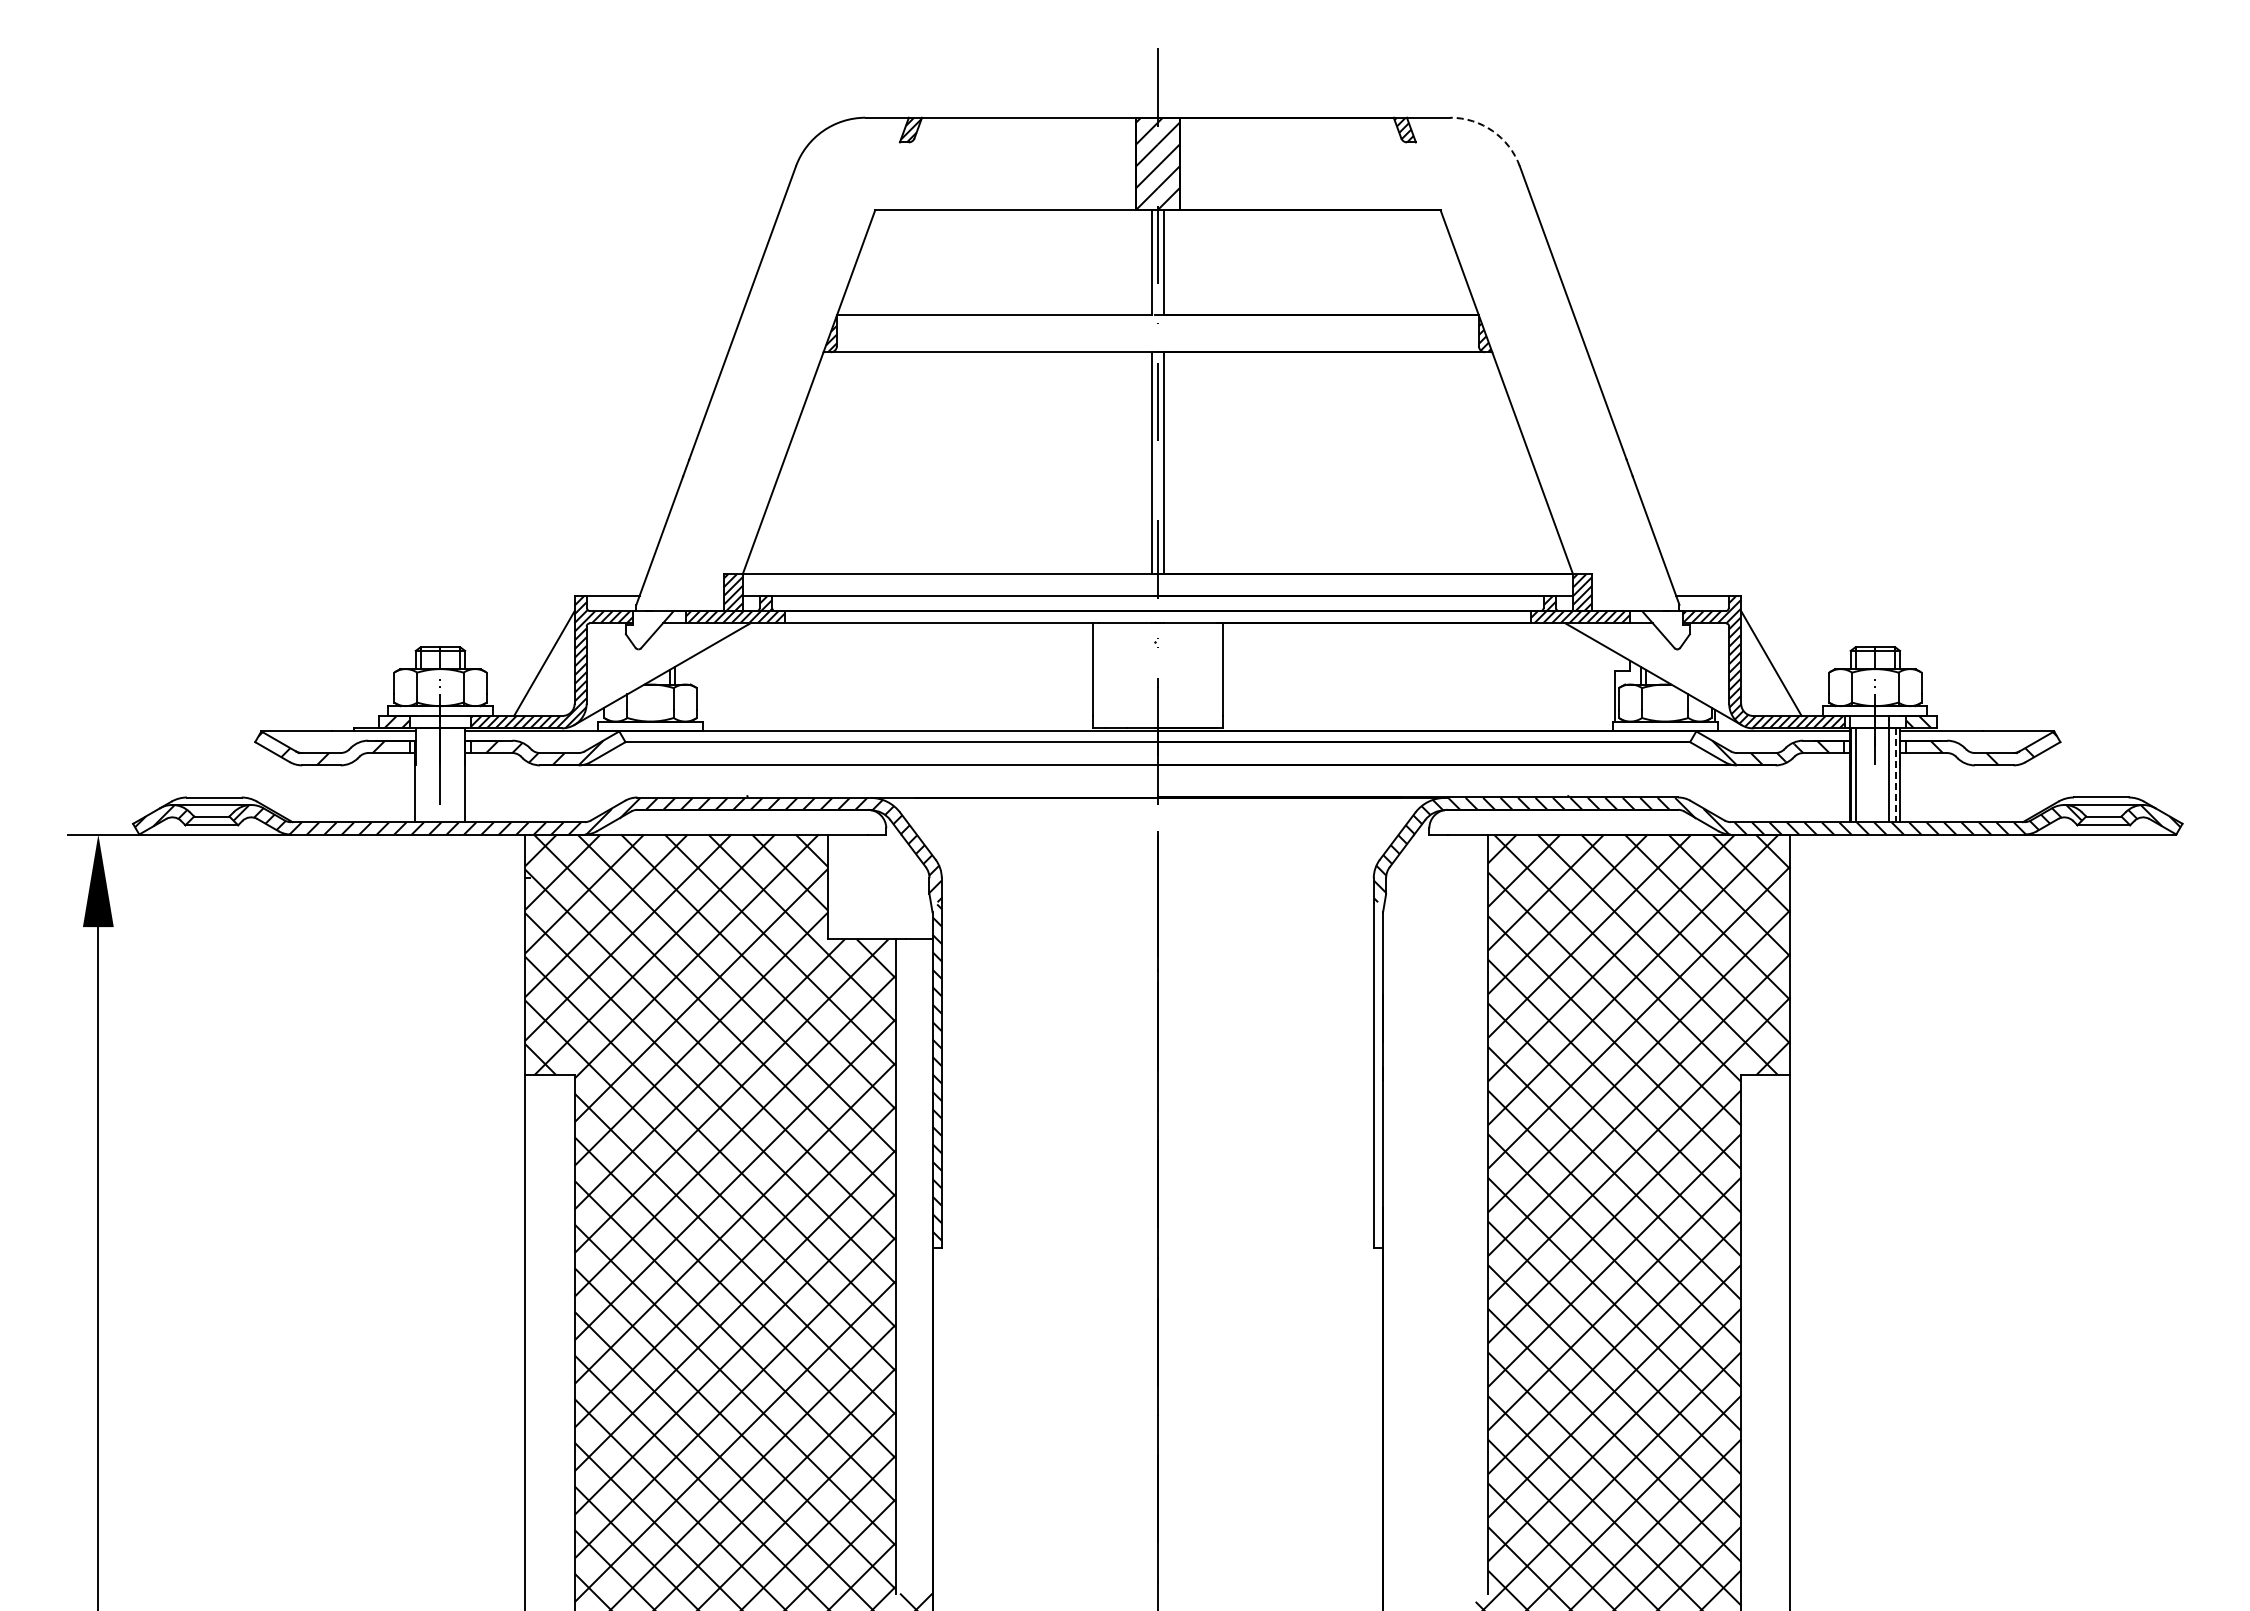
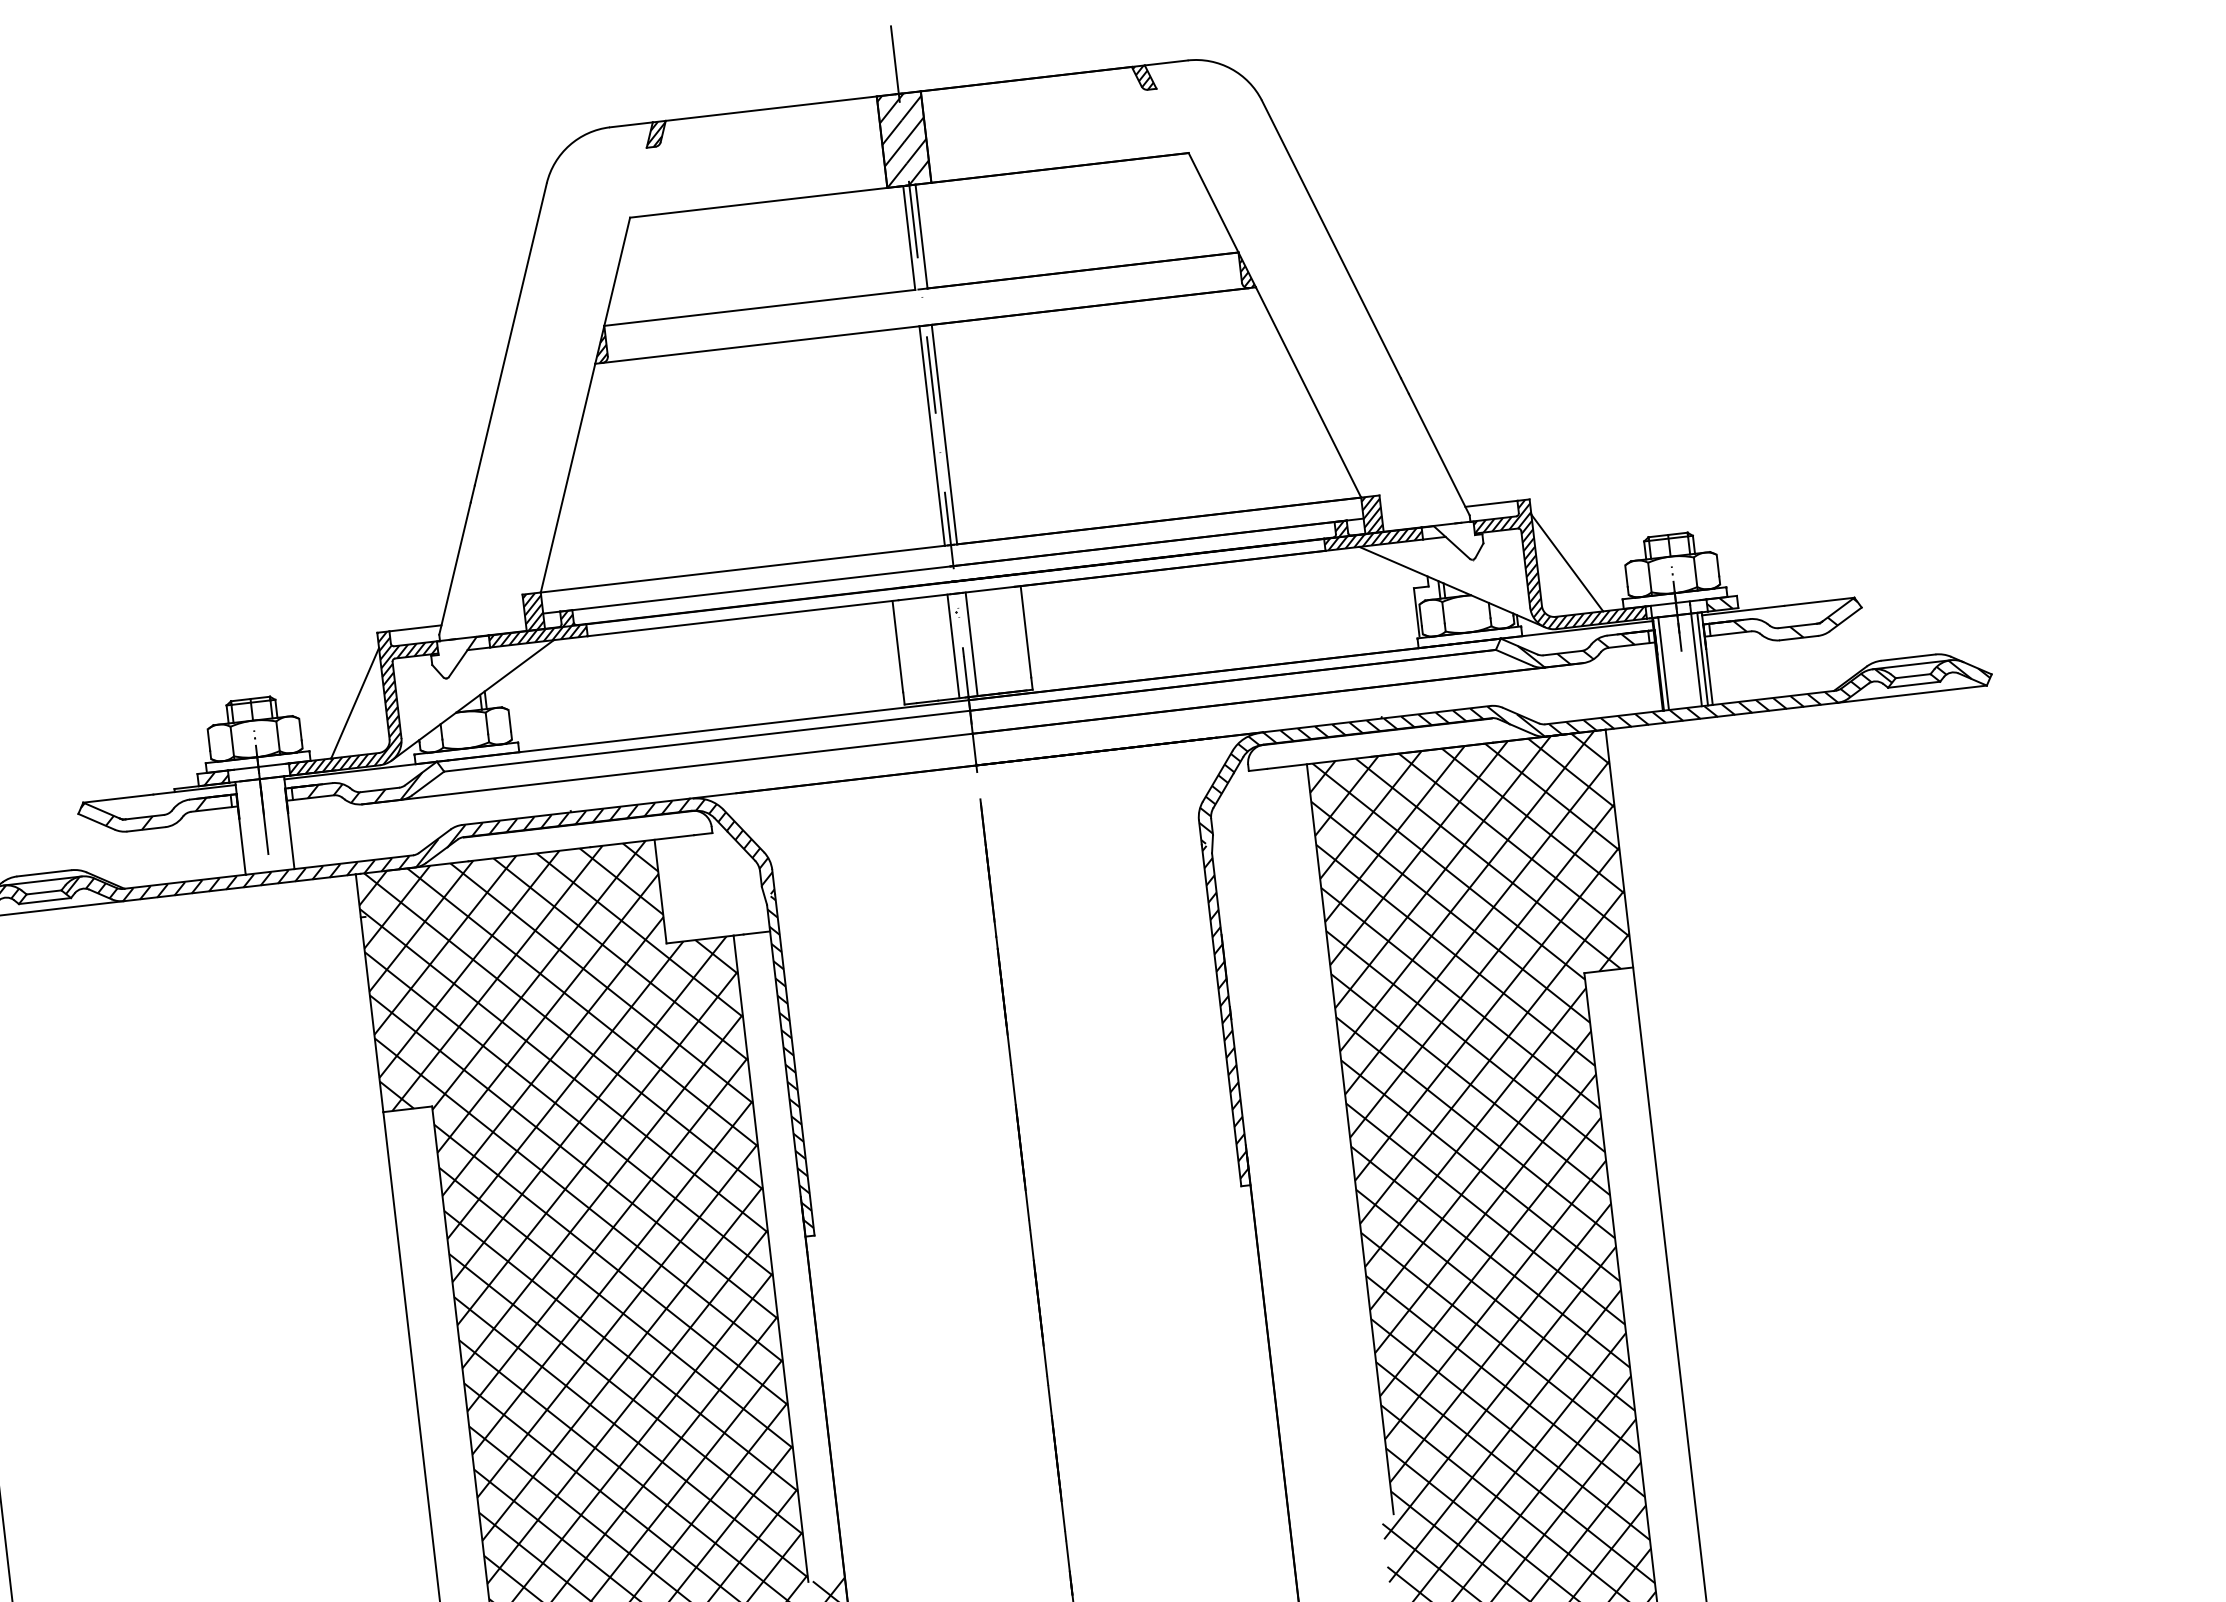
arc: (1492, 131) -> (1230, 69), dashed -> solid
line: (1148, 675) -> (953, 646), added
line: (1167, 675) -> (972, 643), added
line: (1895, 775) -> (1702, 659), dashed -> solid
hatch: (1378, 1072) -> (1225, 1011), added

